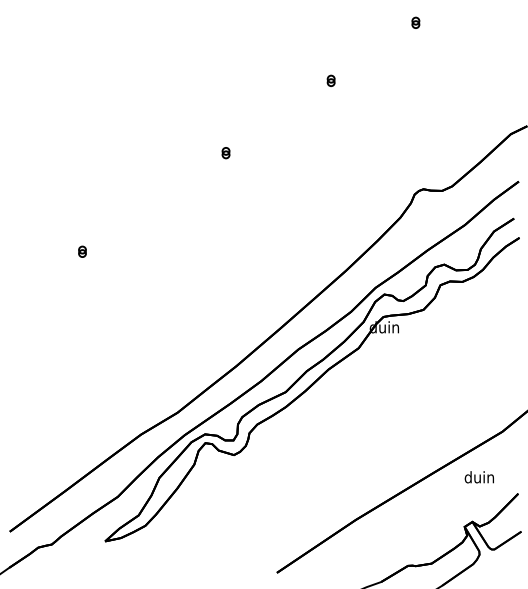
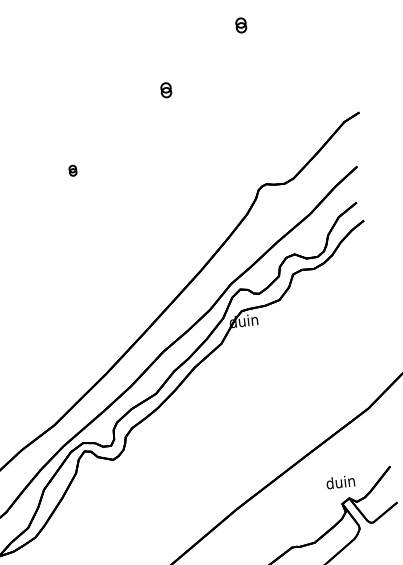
part: (415, 22) -> (240, 24), size x1.4
part: (330, 80) -> (165, 89), size x1.4
text: (478, 477) -> (339, 482), moved

